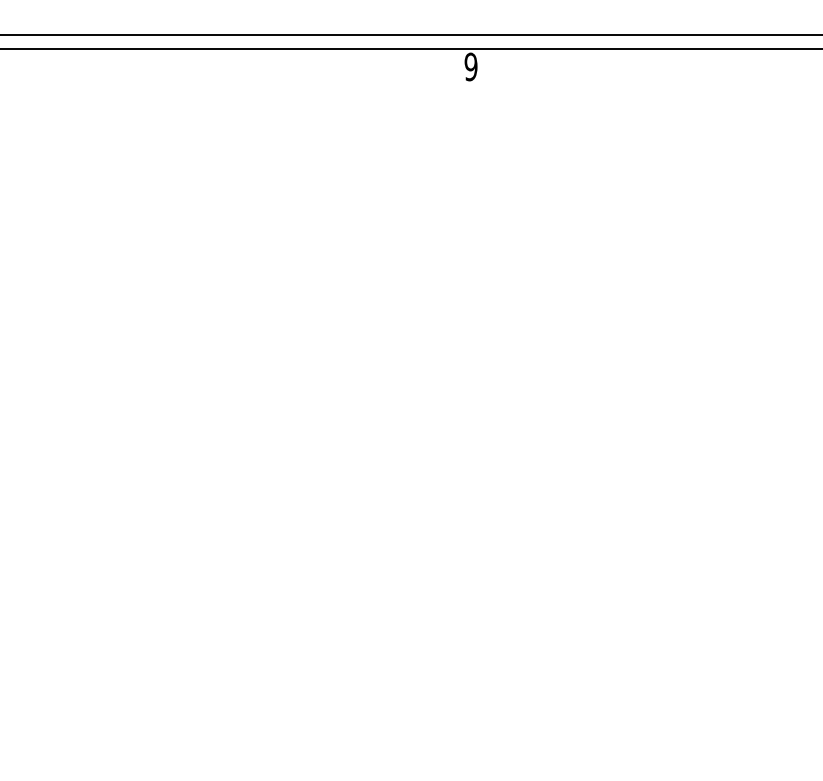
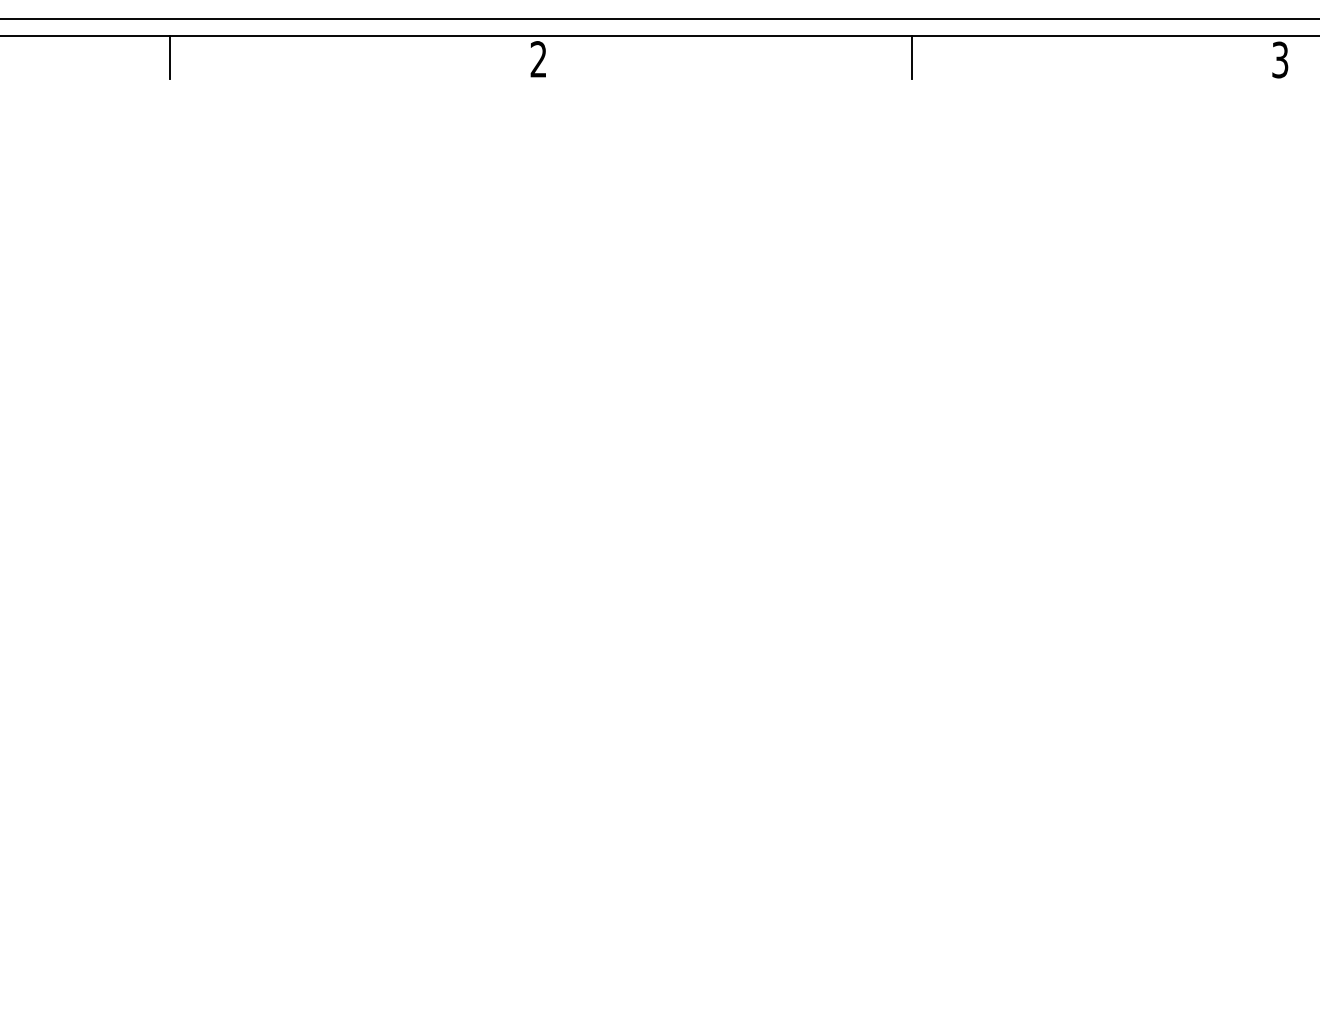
line: (183, 65) -> (169, 57), added
line: (761, 65) -> (911, 57), added
text: (470, 67) -> (538, 59), 9 -> 2

